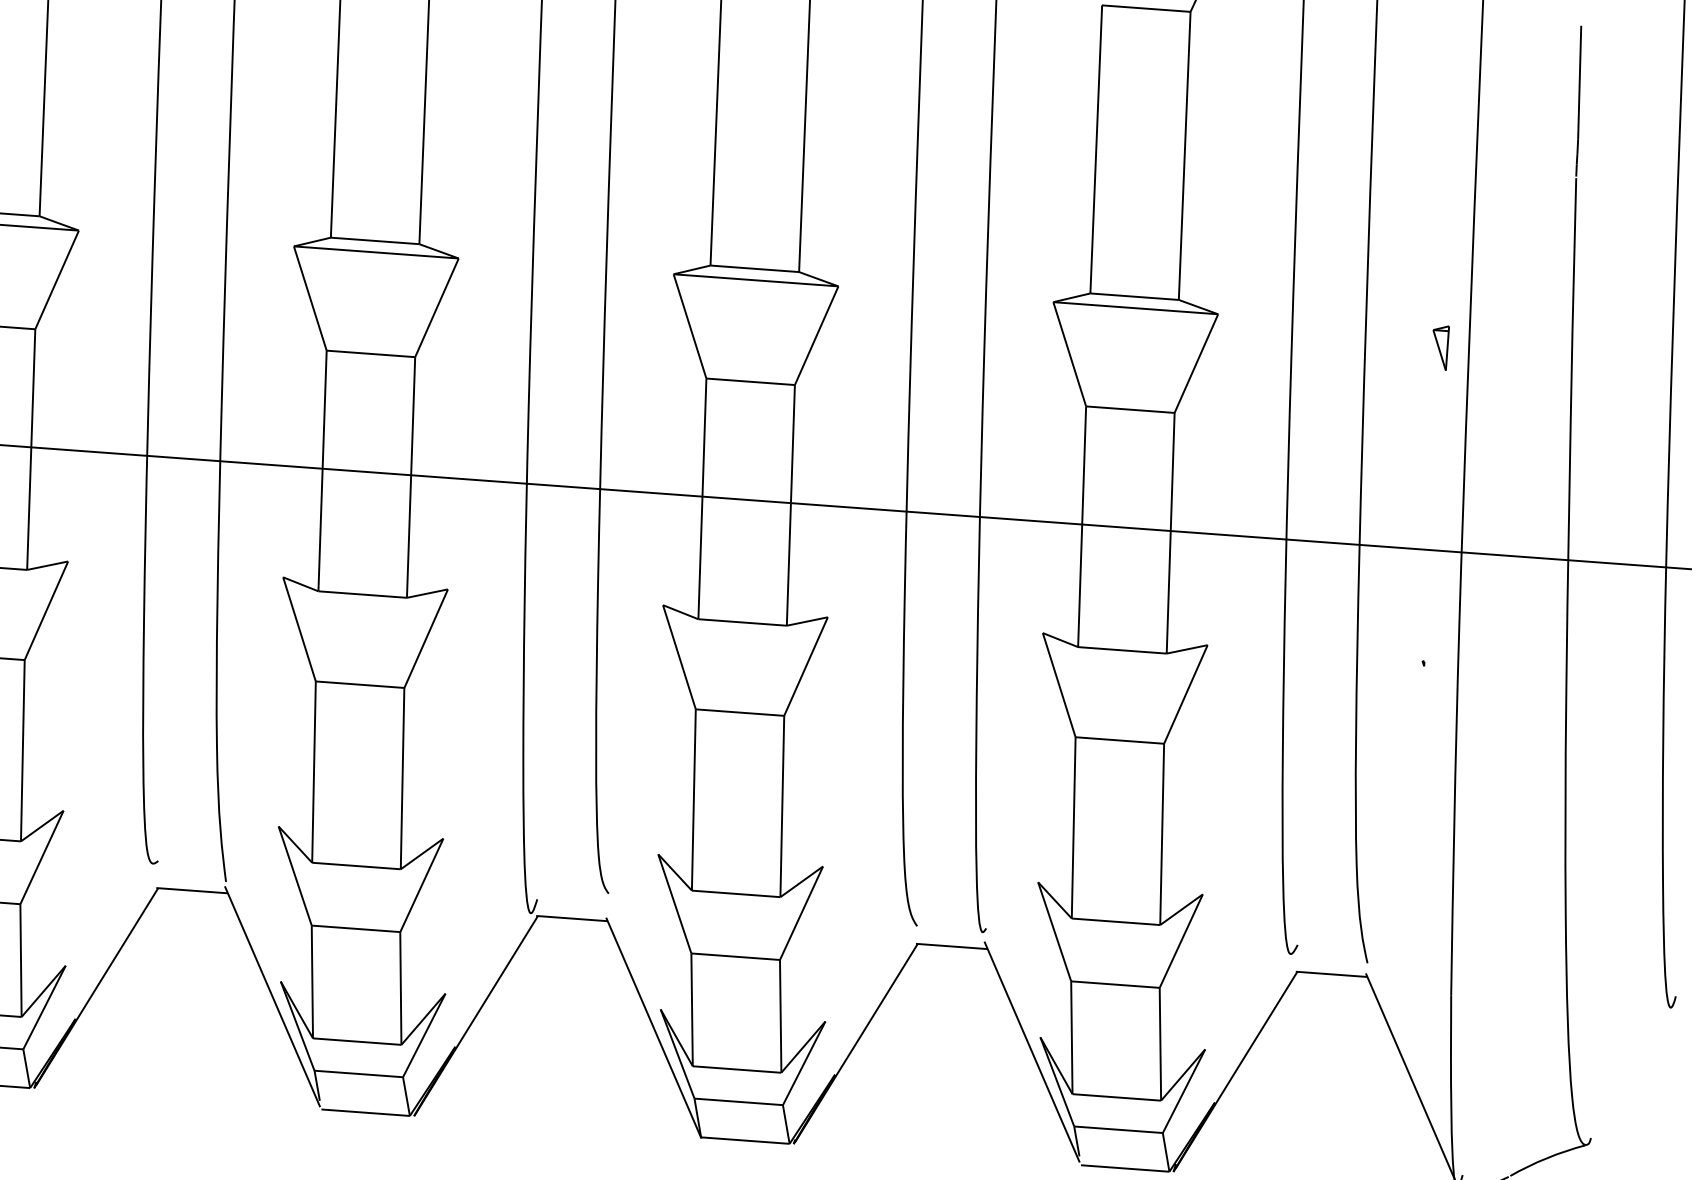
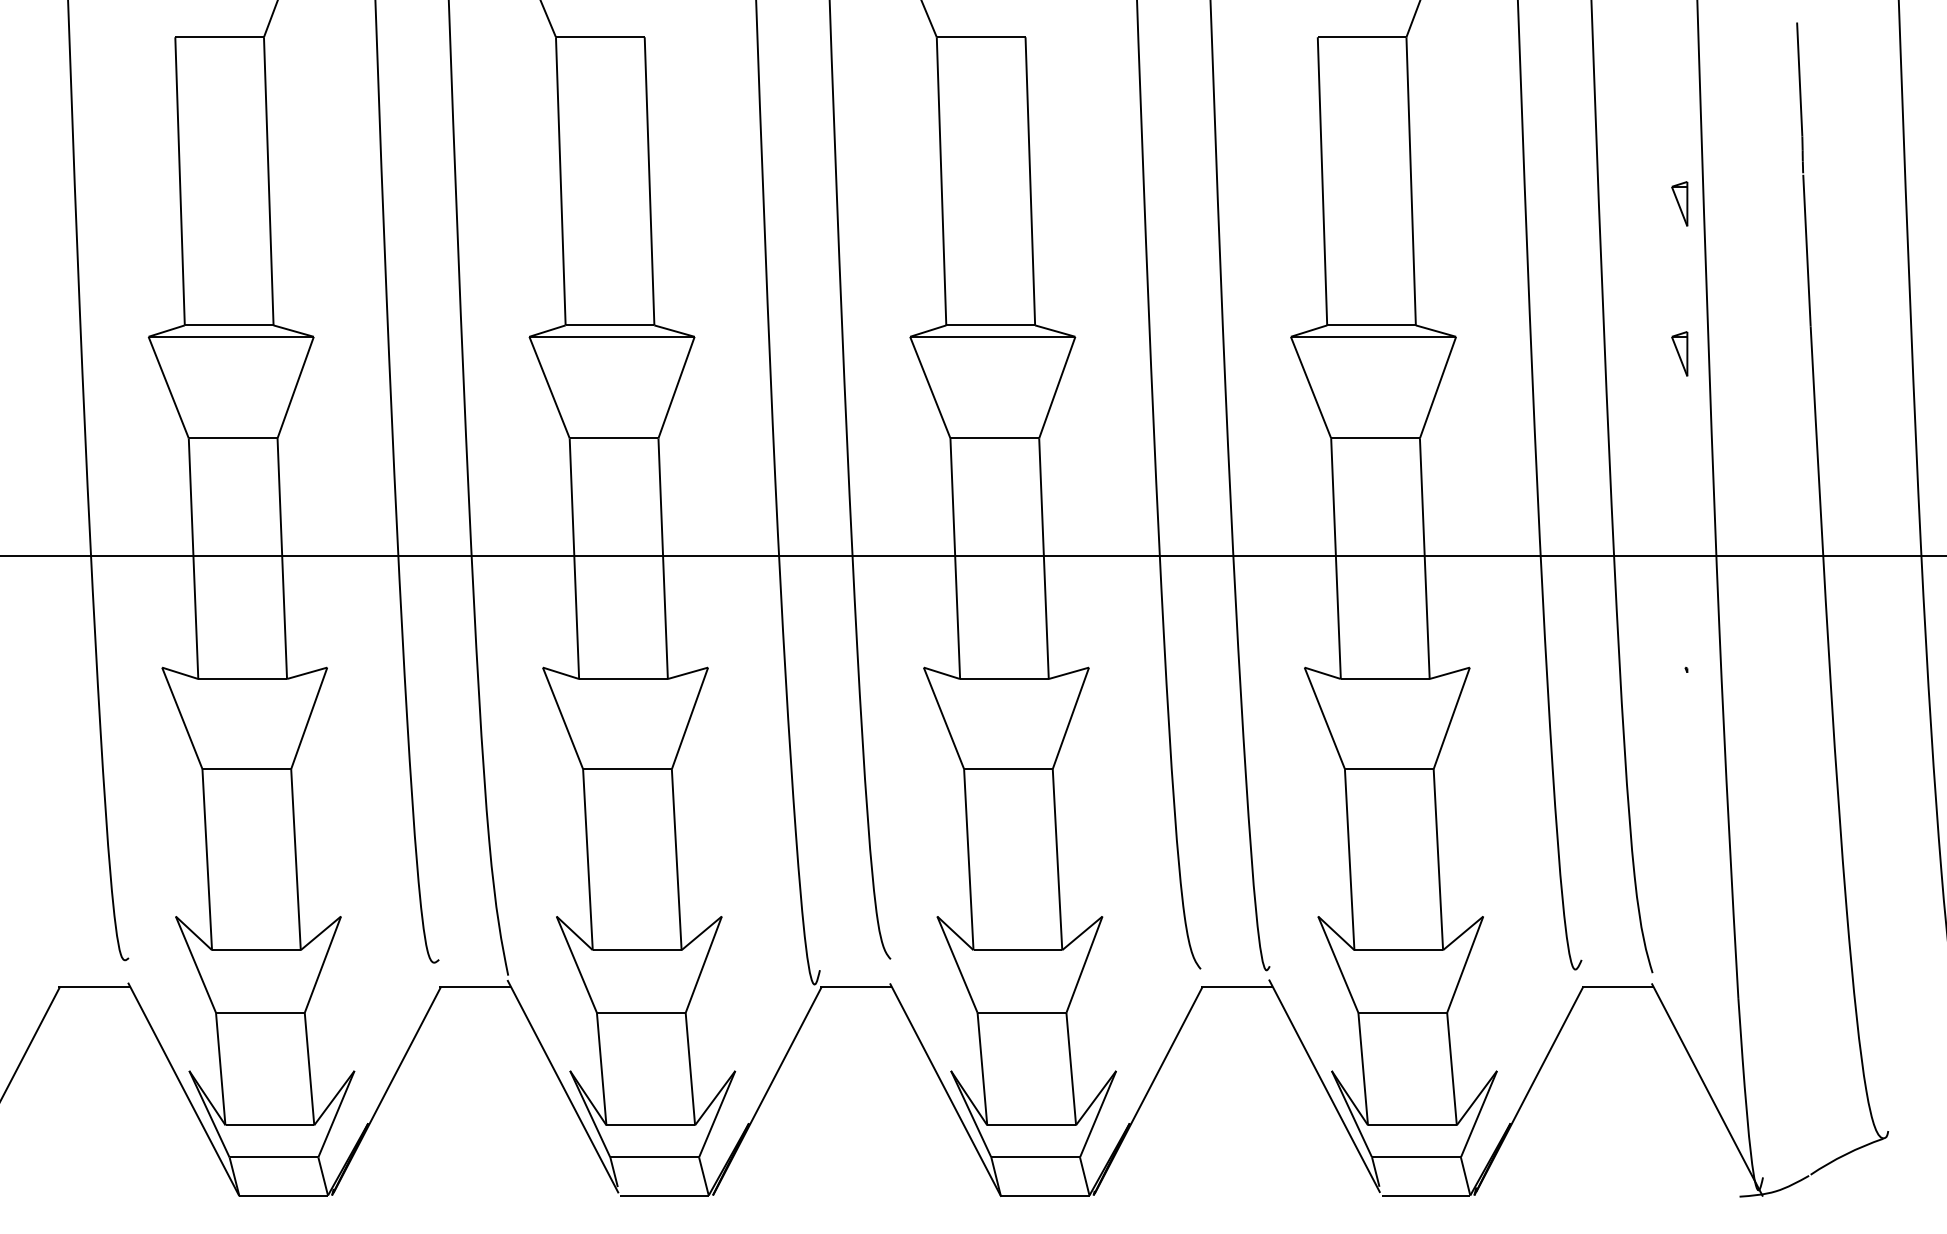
part: (1450, 197) -> (1679, 203), added

